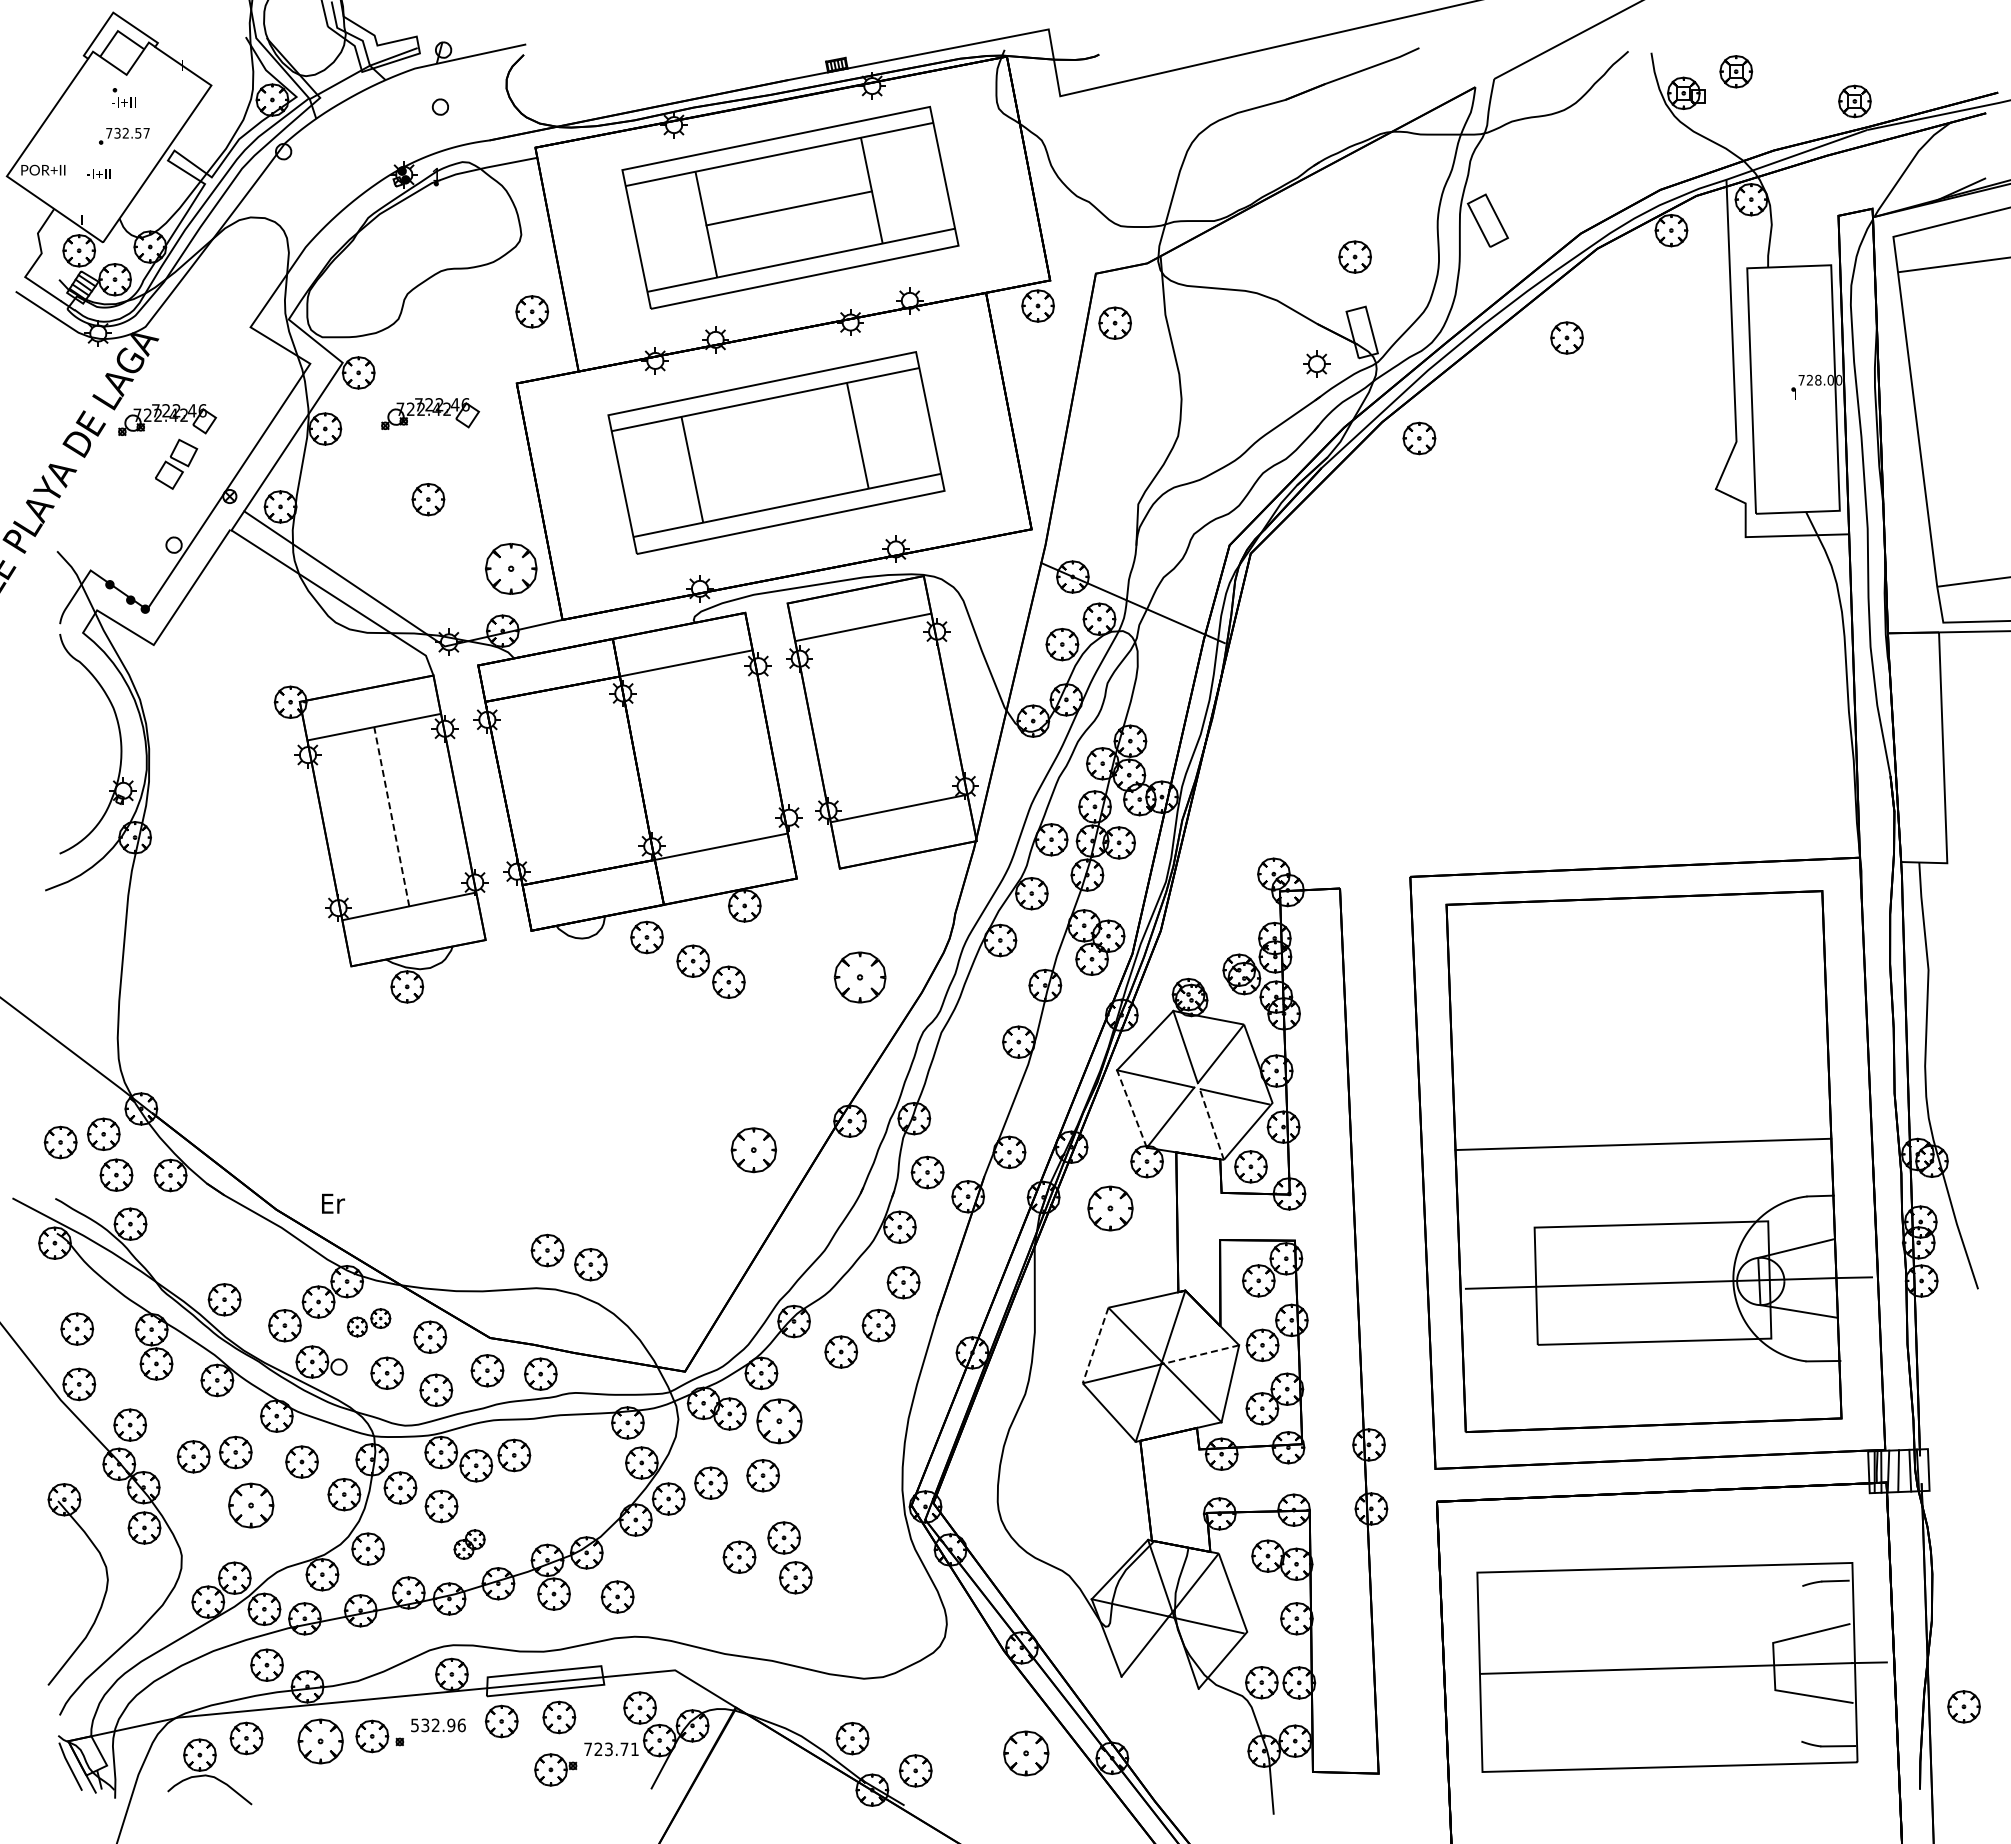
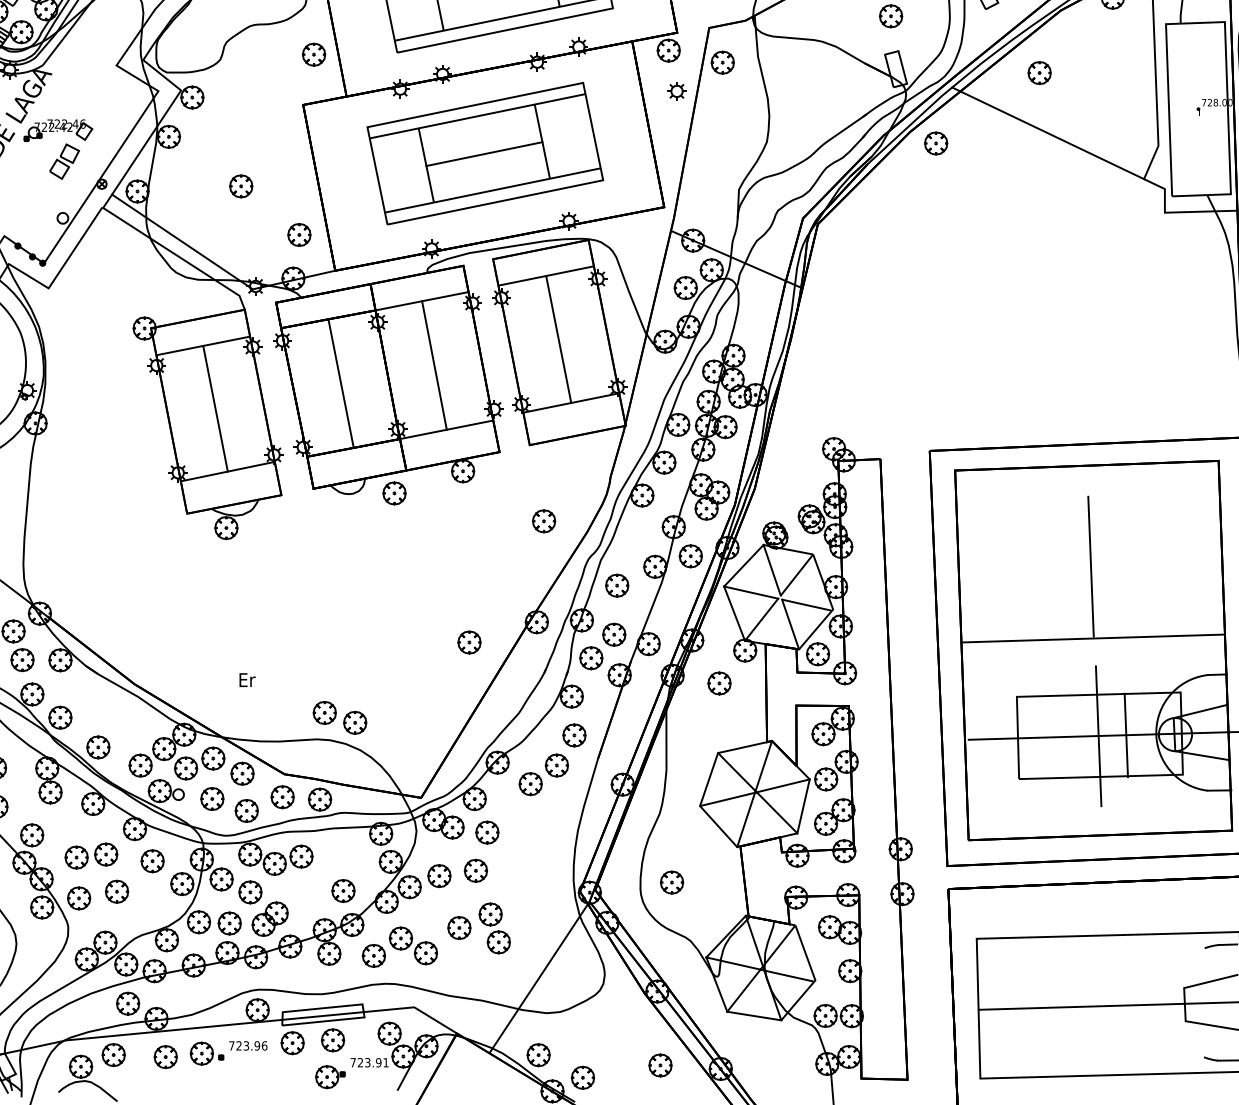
part: (1316, 363) -> (676, 90), moved
part: (430, 413) -> (242, 126), removed
line: (1578, 423) -> (1047, 133), added
line: (775, 453) -> (484, 154), added
part: (511, 568) -> (299, 234), size x0.62
line: (881, 717) -> (558, 339), added
line: (703, 754) -> (434, 365), added
line: (570, 780) -> (340, 383), added
line: (391, 816) -> (215, 408), dashed -> solid
part: (710, 971) -> (413, 945), moved
part: (860, 976) -> (544, 520), size x0.62
part: (1069, 1026) -> (690, 555), added
line: (1640, 1041) -> (1091, 566), added
part: (964, 1068) -> (617, 585), added
line: (1131, 1109) -> (734, 614), dashed -> solid
line: (1211, 1124) -> (790, 624), dashed -> solid
part: (960, 1138) -> (614, 634), added
part: (753, 1149) -> (469, 642), size x0.71
text: (333, 1203) -> (247, 679), moved
part: (1110, 1208) -> (719, 683), size x0.71
part: (170, 1257) -> (60, 717), added
line: (1690, 1282) -> (1126, 735), added
line: (1651, 1283) -> (1098, 736), added
part: (368, 1322) -> (199, 763), size x1.67
line: (1095, 1345) -> (709, 779), dashed -> solid
line: (1201, 1354) -> (783, 785), dashed -> solid
part: (779, 1420) -> (487, 832), size x0.71
part: (1042, 1492) -> (671, 882), added
part: (573, 1504) -> (342, 891), added
part: (251, 1505) -> (117, 891), size x0.71
part: (196, 1514) -> (78, 898), added
part: (469, 1544) -> (270, 919), size x1.67
part: (411, 1550) -> (229, 923), added
line: (854, 1626) -> (540, 976), added
line: (1159, 1682) -> (753, 1015), added
text: (425, 1725) -> (239, 1045), 532.96 -> 723.96
part: (320, 1740) -> (165, 1056), size x0.71
text: (624, 1749) -> (378, 1062), 723.71 -> 723.91
part: (1026, 1752) -> (660, 1064), size x0.71

